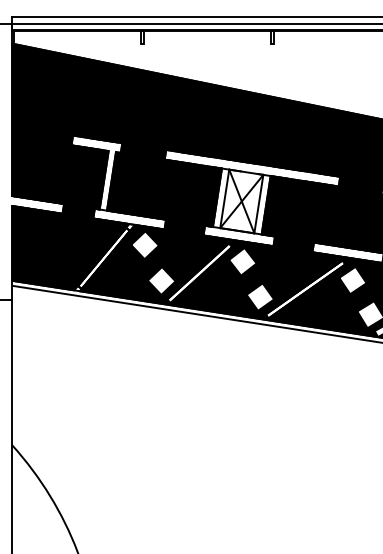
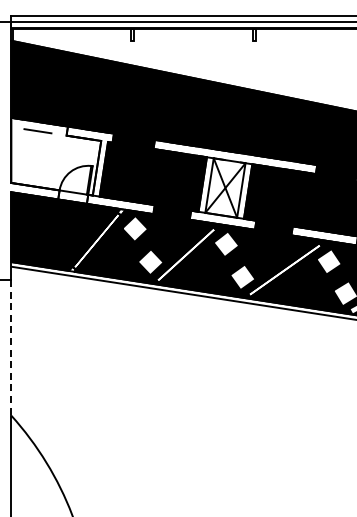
fill: (60, 171) -> (56, 160), removed
line: (12, 372) -> (11, 347), solid -> dashed

